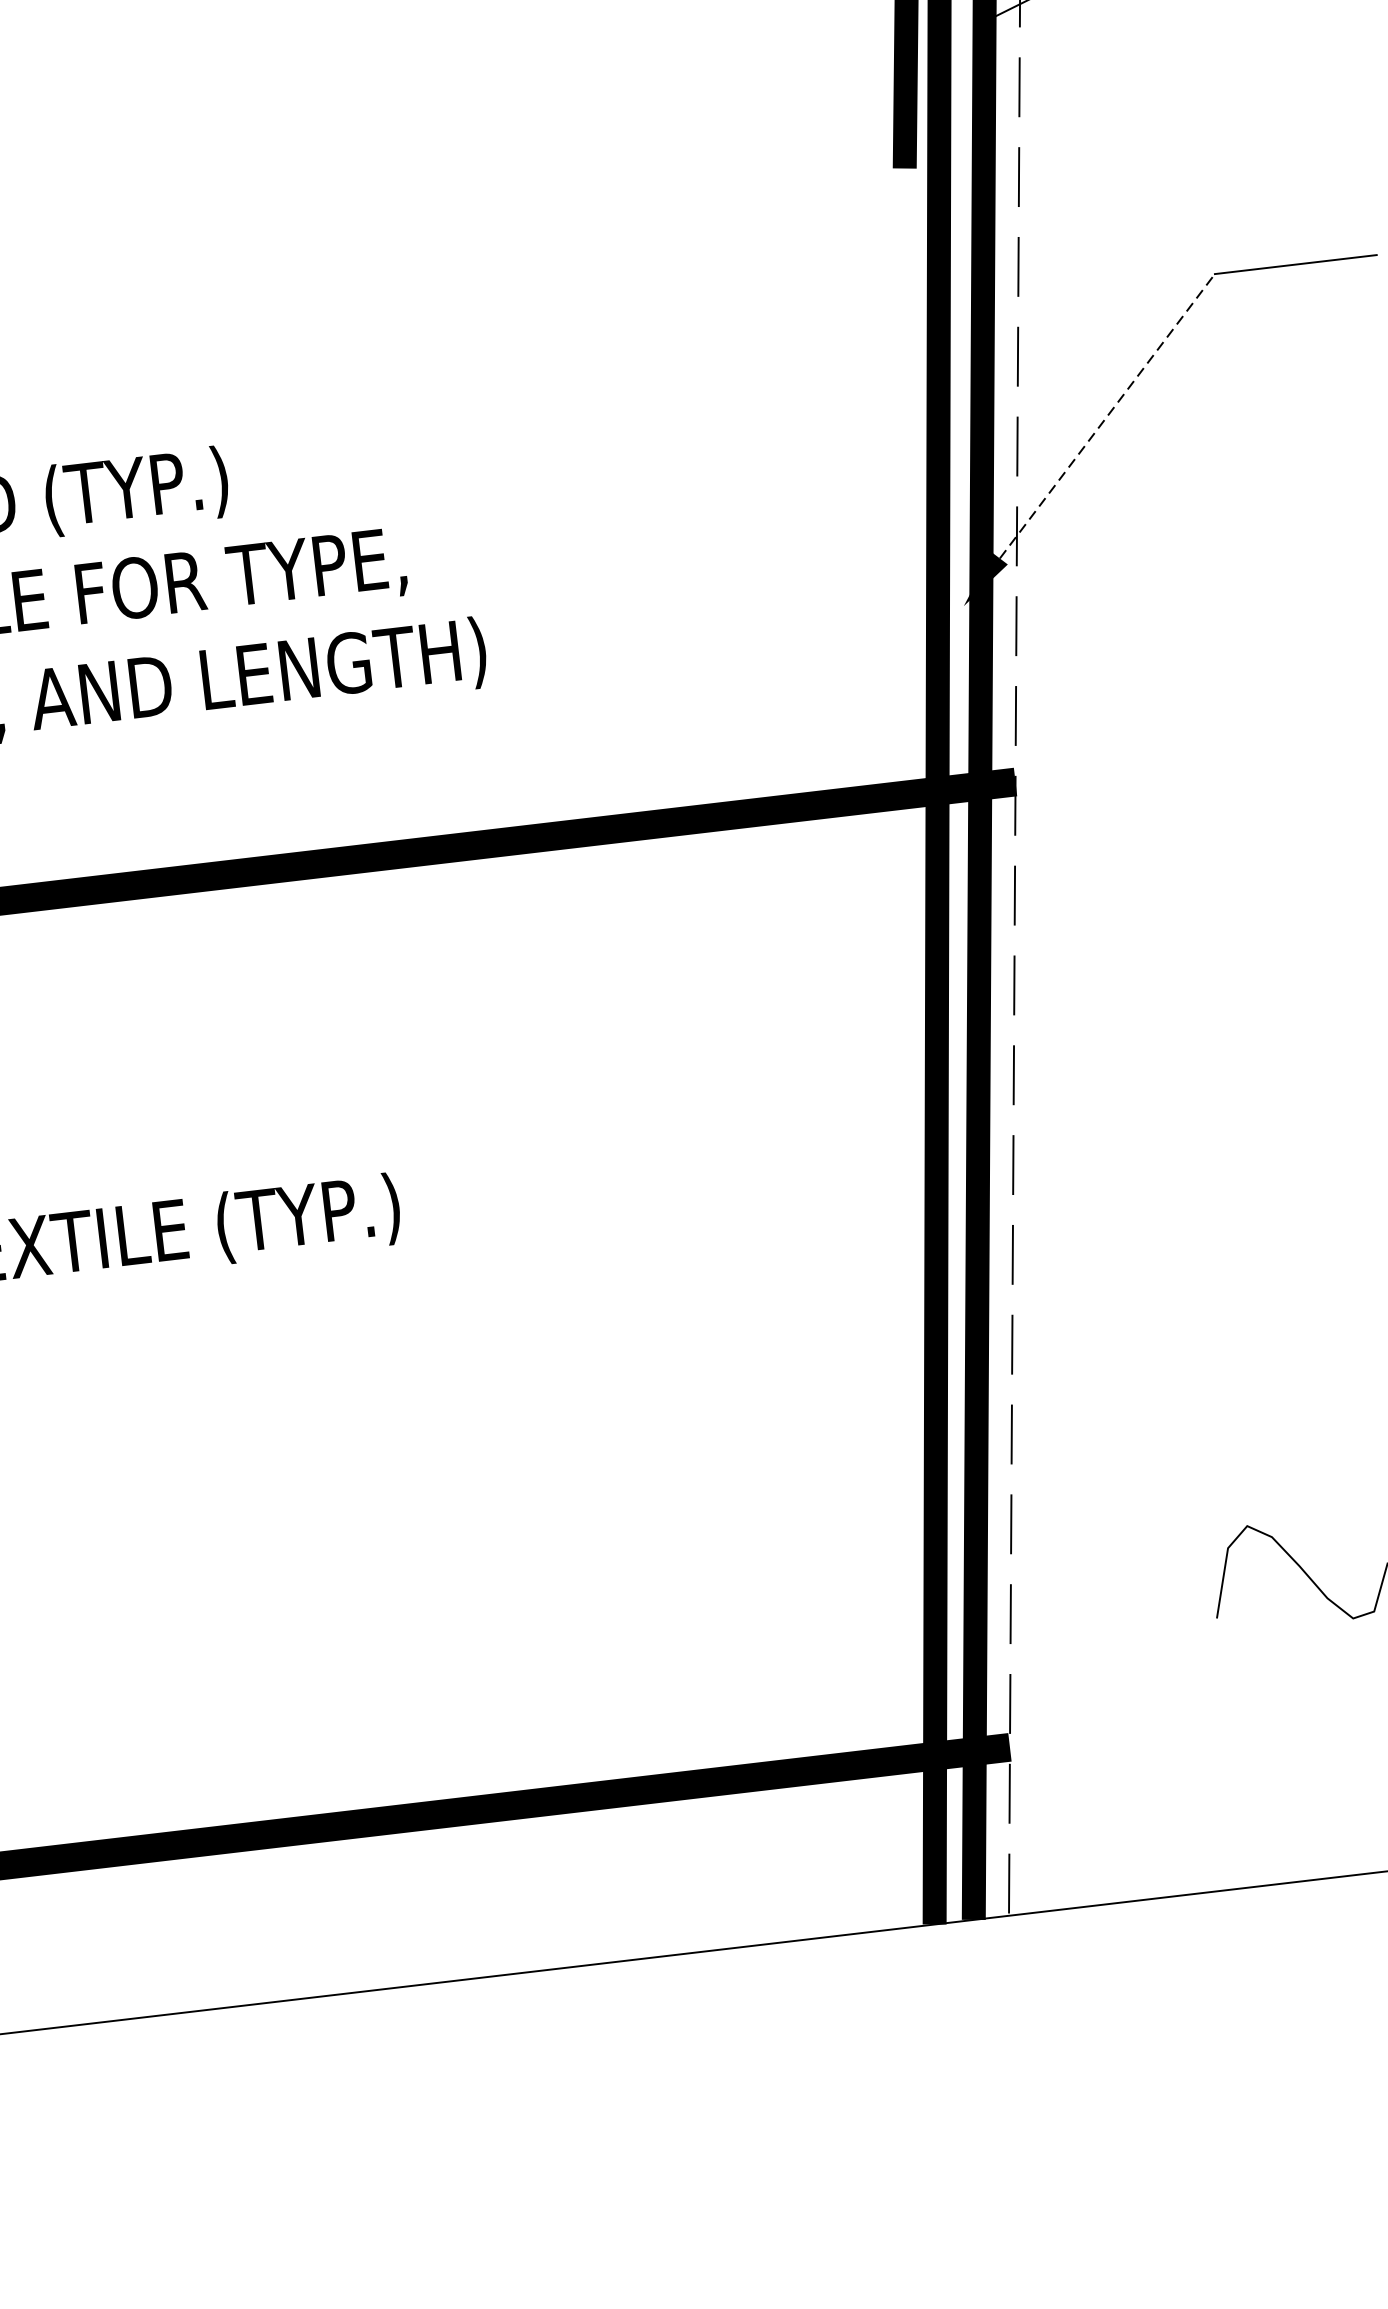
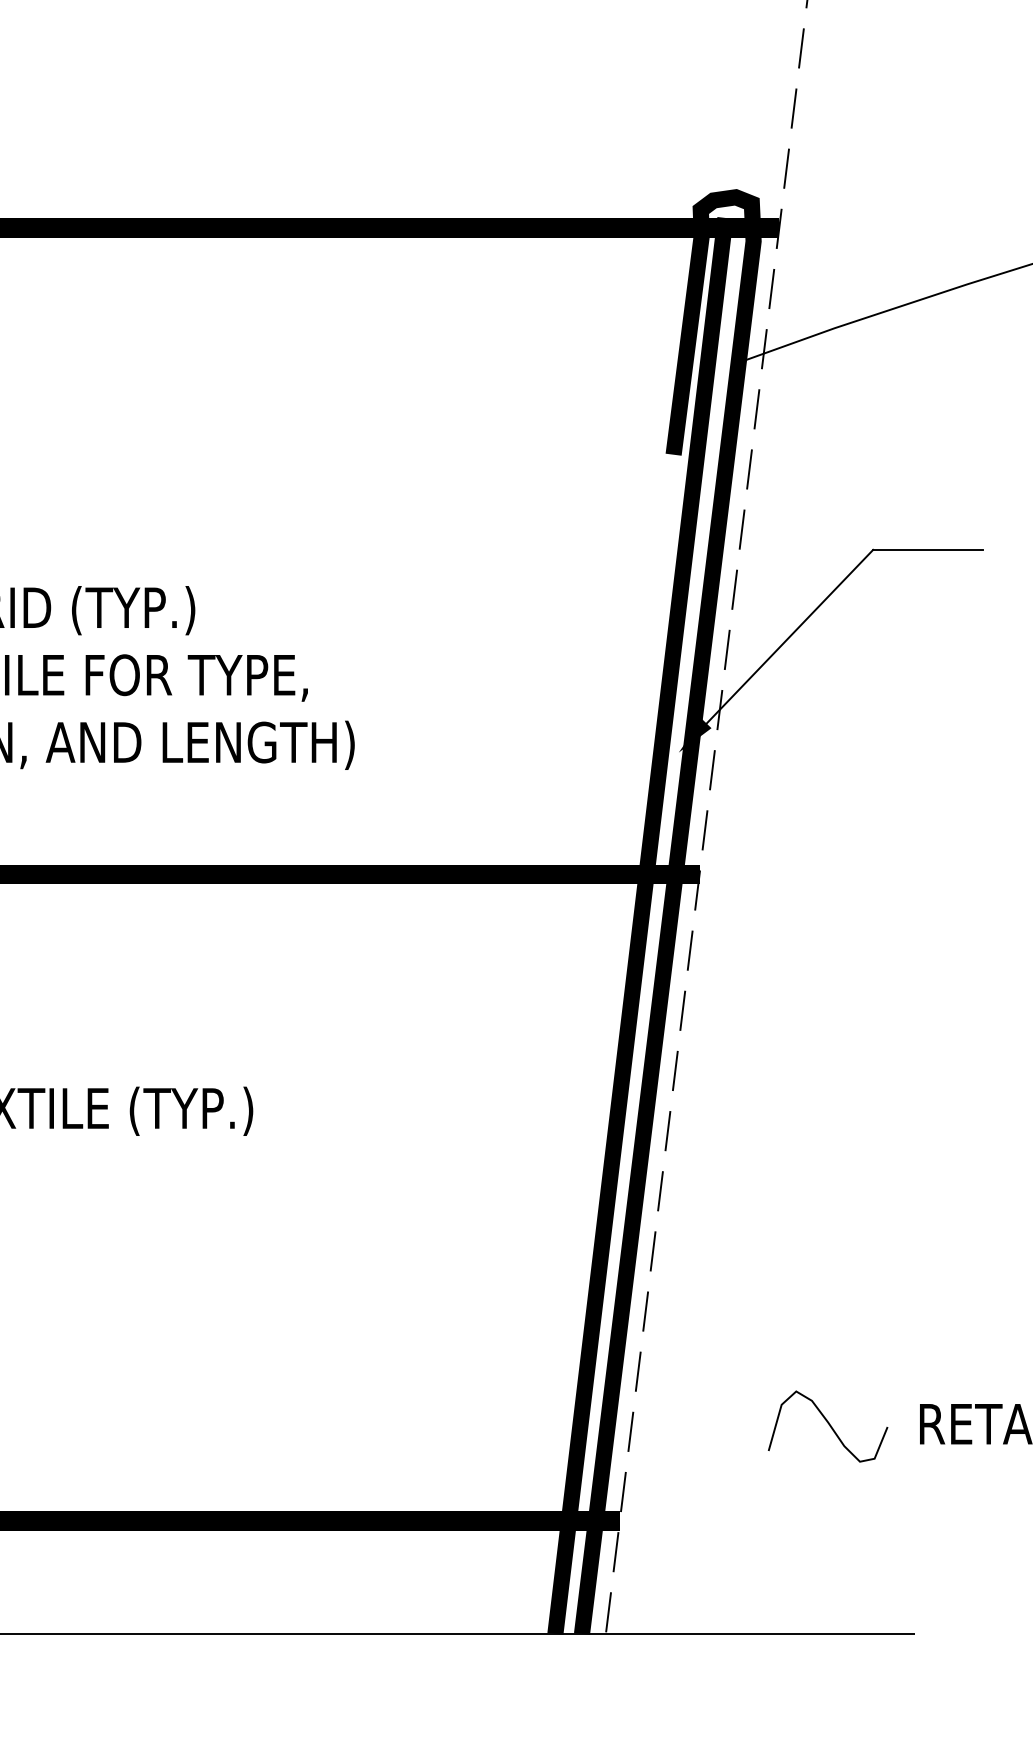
line: (1108, 415) -> (790, 636), dashed -> solid

